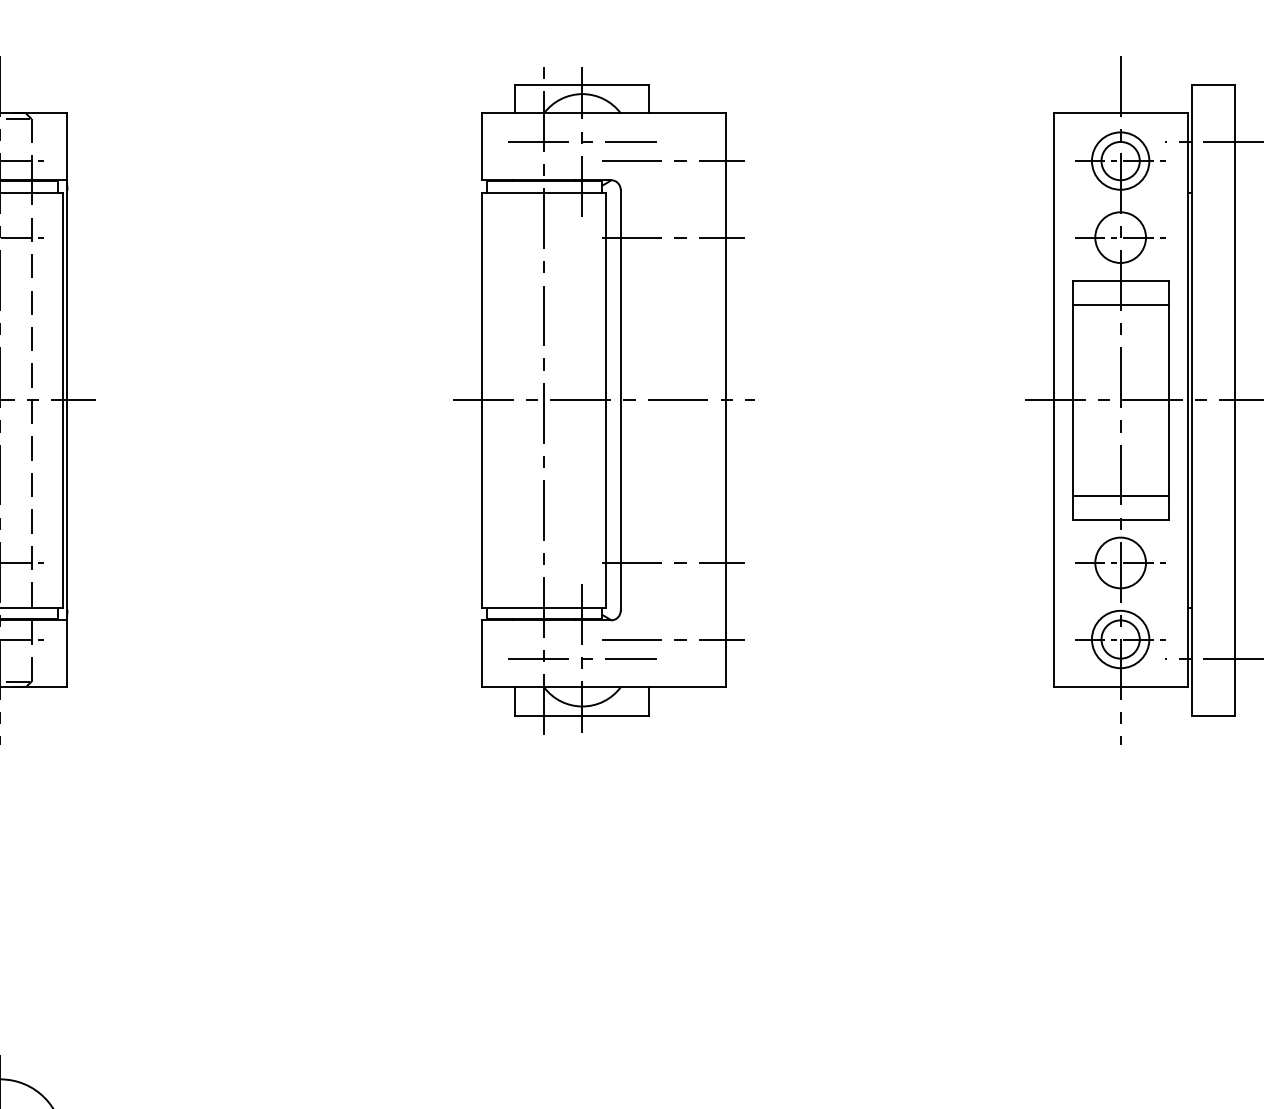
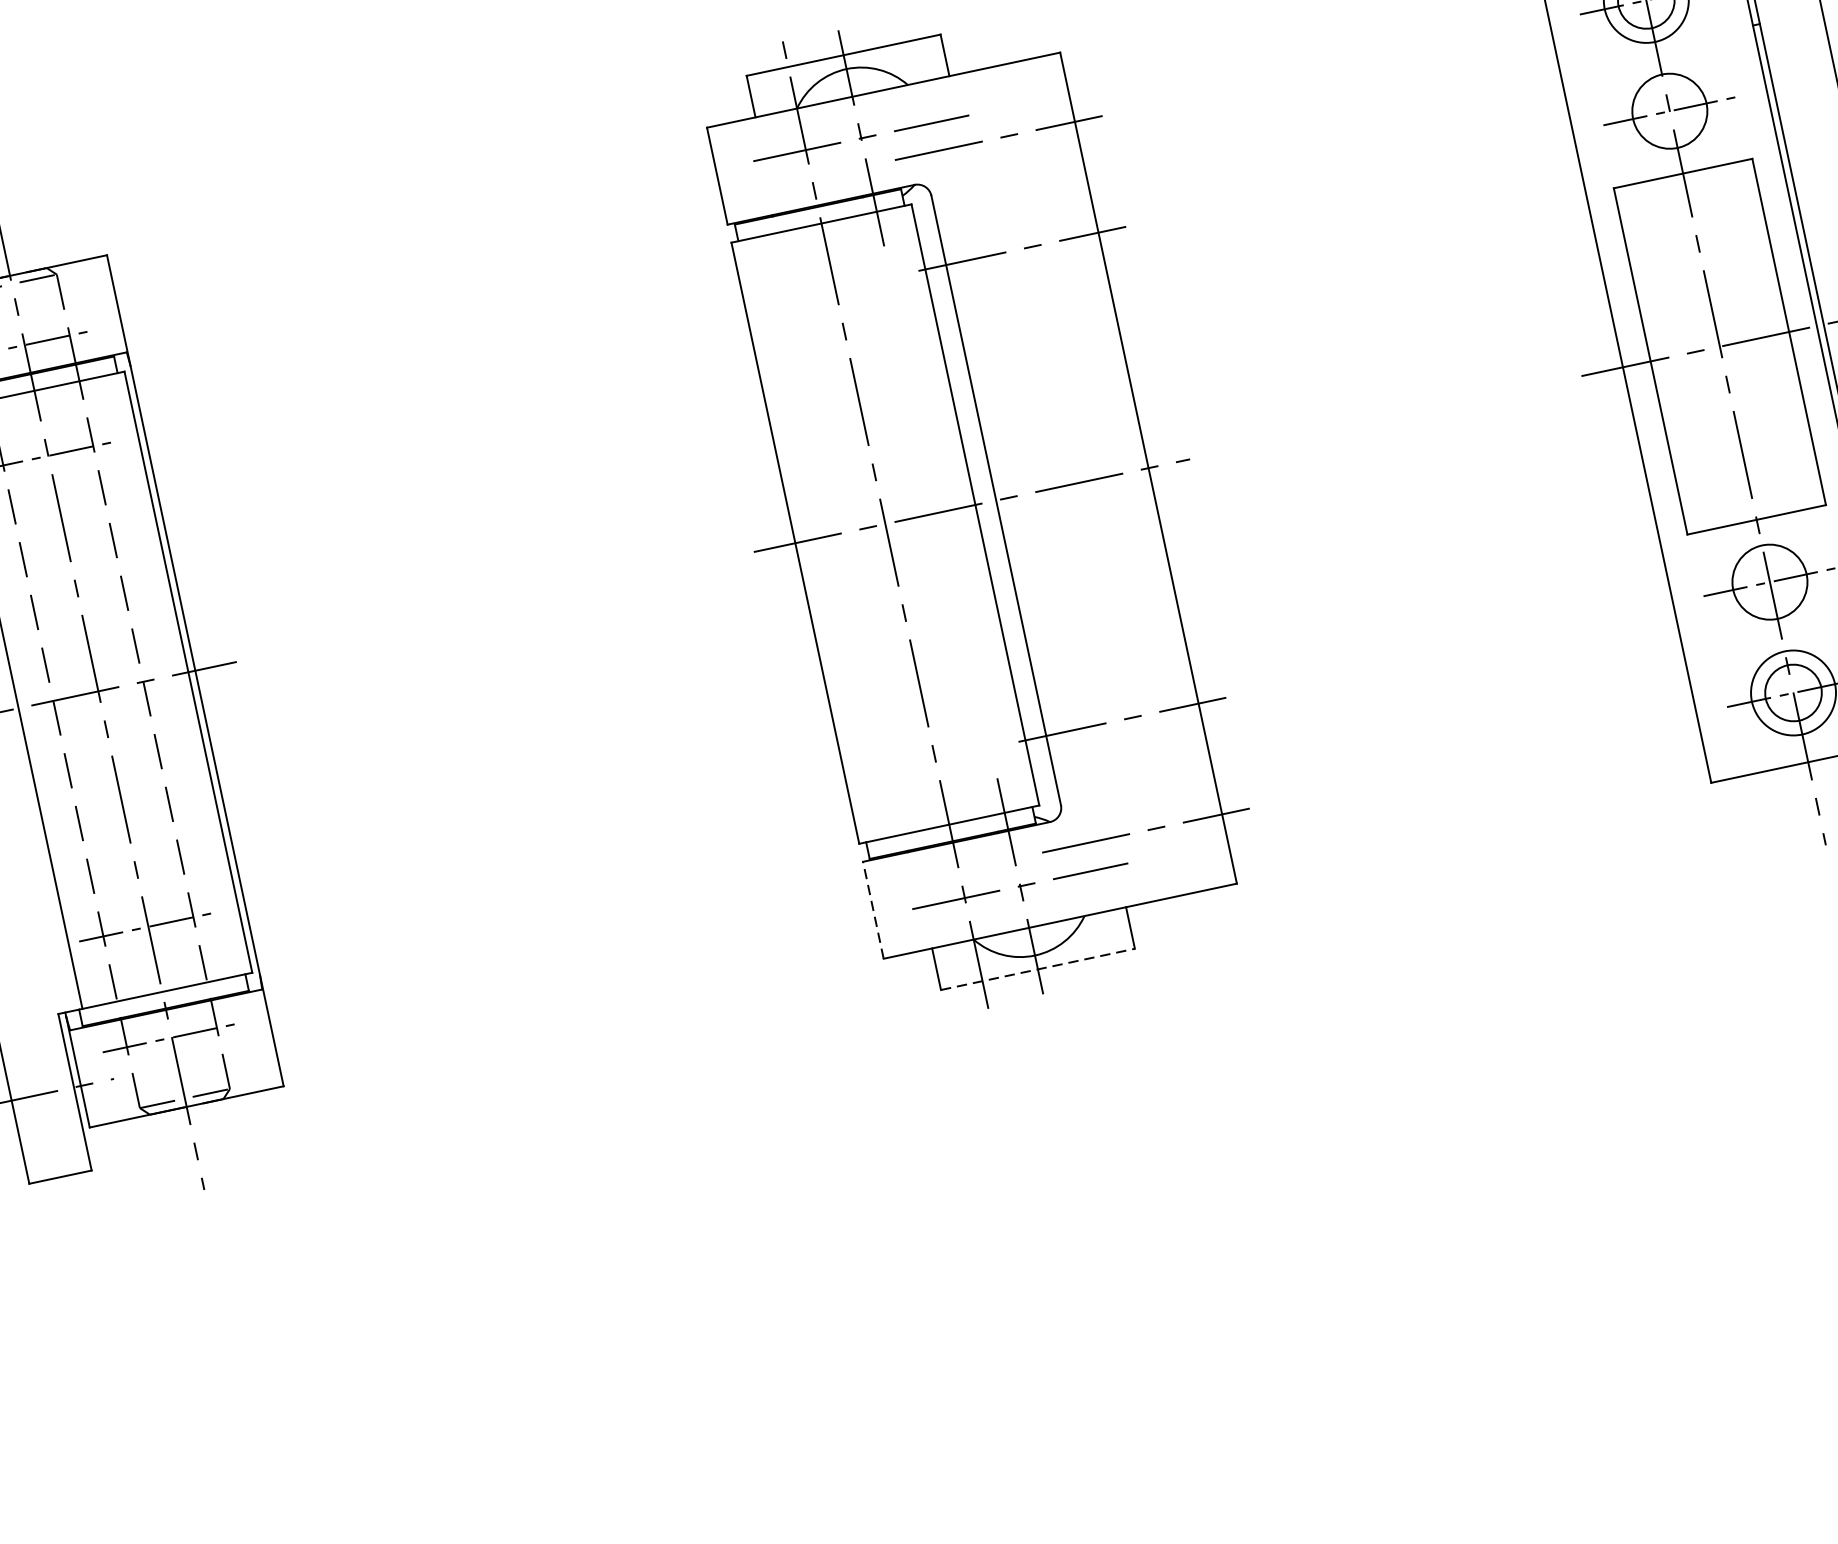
line: (1120, 304) -> (1690, 208), removed
line: (1120, 496) -> (1749, 485), removed
line: (481, 653) -> (872, 909), solid -> dashed
line: (582, 716) -> (1038, 969), solid -> dashed

